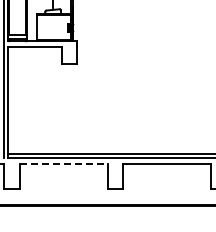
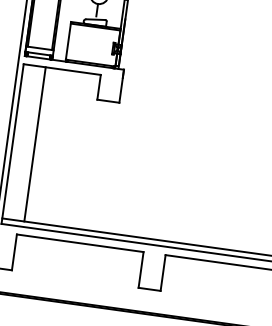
line: (23, 100) -> (35, 144), added
line: (64, 163) -> (81, 242), dashed -> solid

